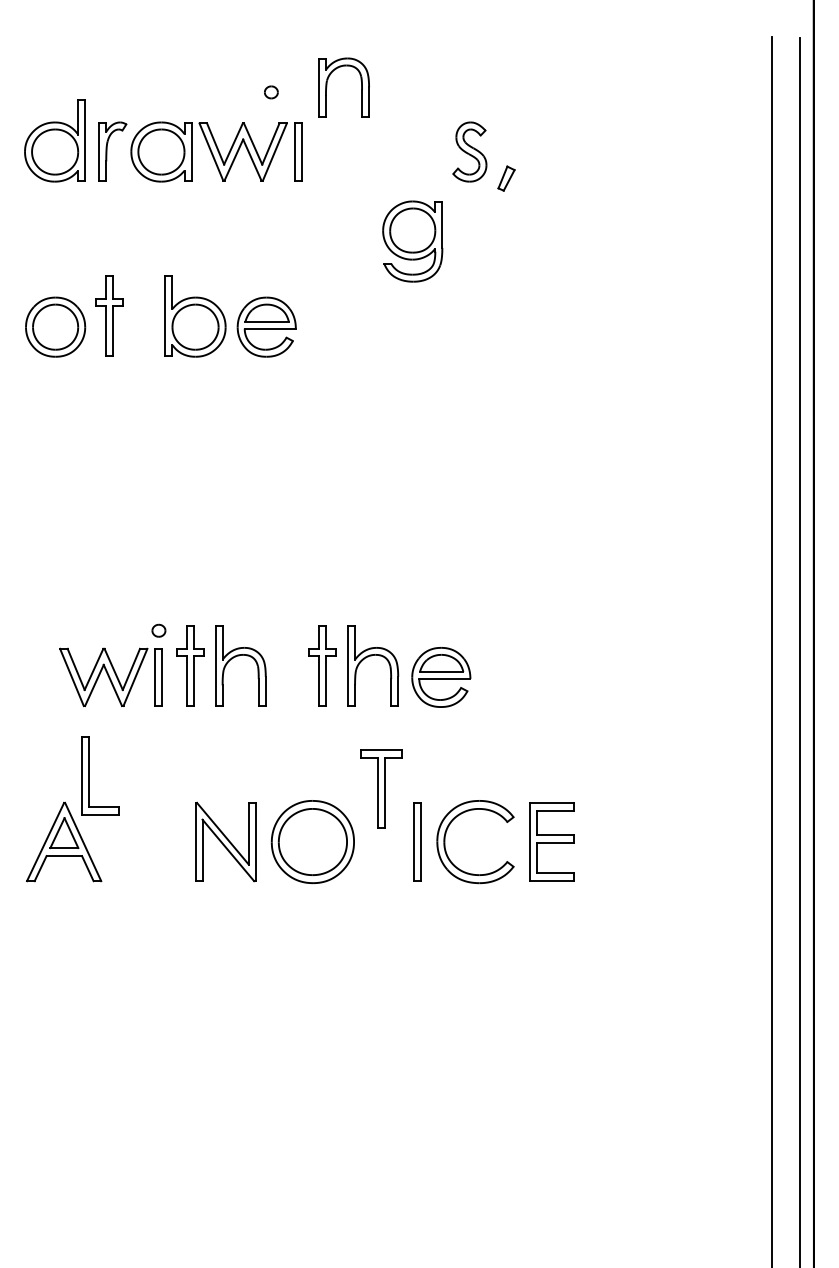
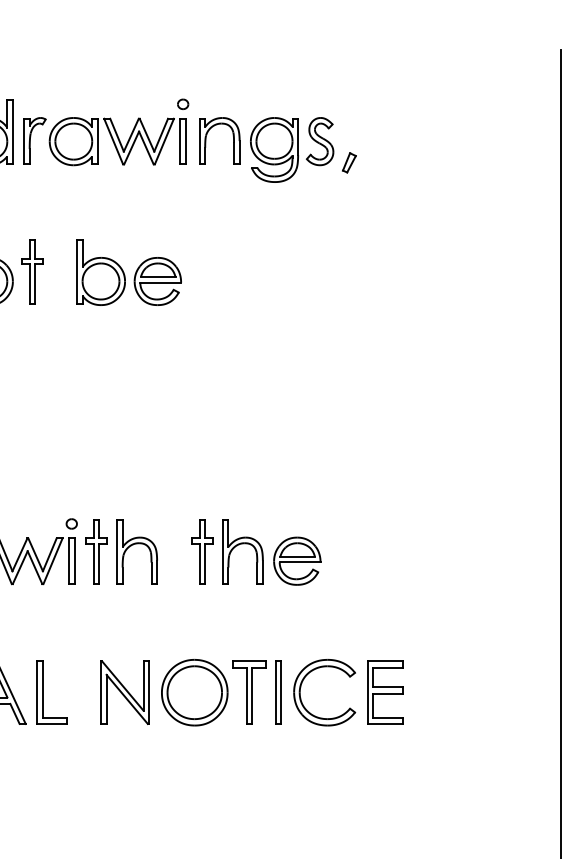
part: (327, 87) -> (206, 141), moved
part: (271, 92) -> (183, 104), moved
part: (412, 241) -> (274, 149), moved
part: (89, 775) -> (42, 692), moved
part: (381, 788) -> (249, 692), moved

